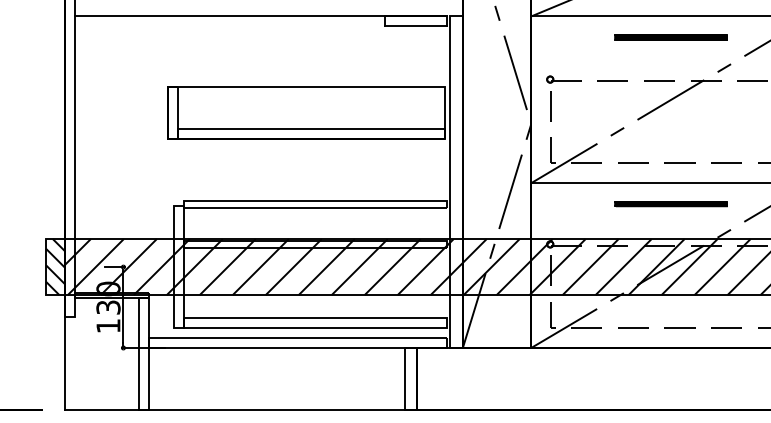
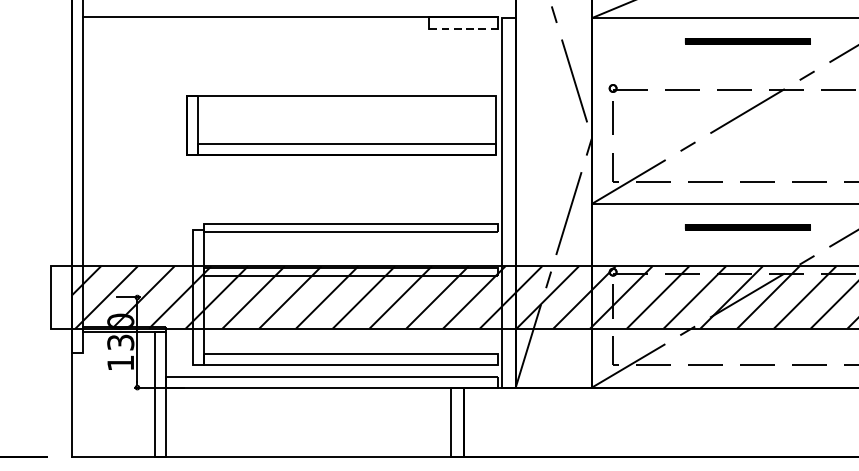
line: (415, 25) -> (462, 28), solid -> dashed
hatch: (55, 267) -> (61, 297), removed

